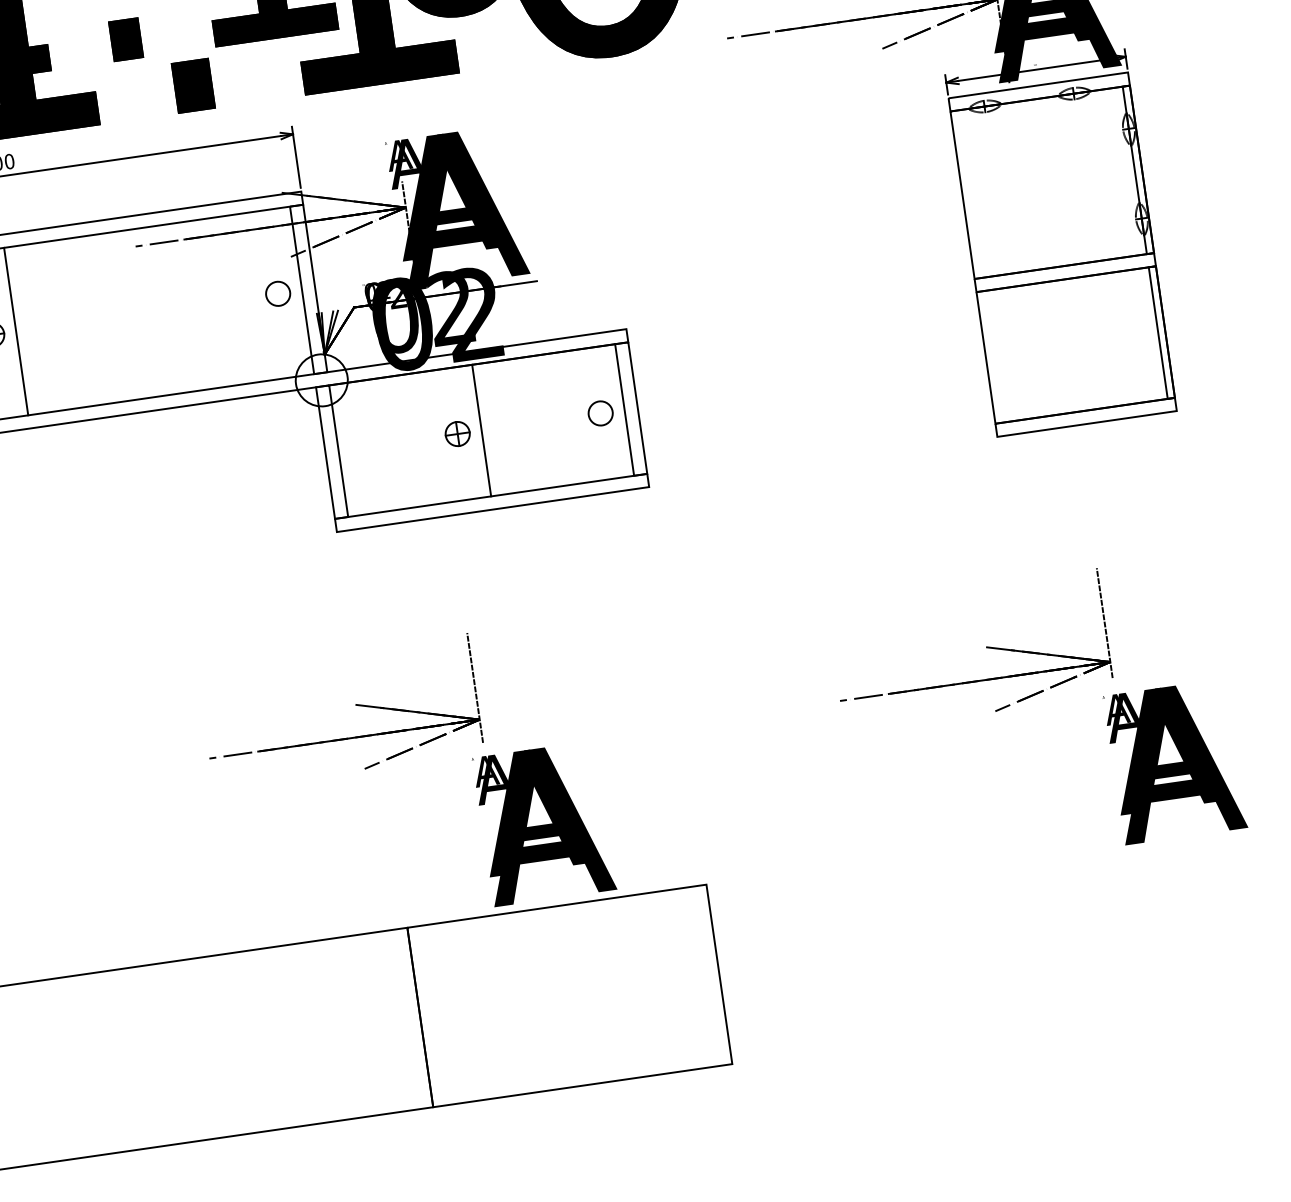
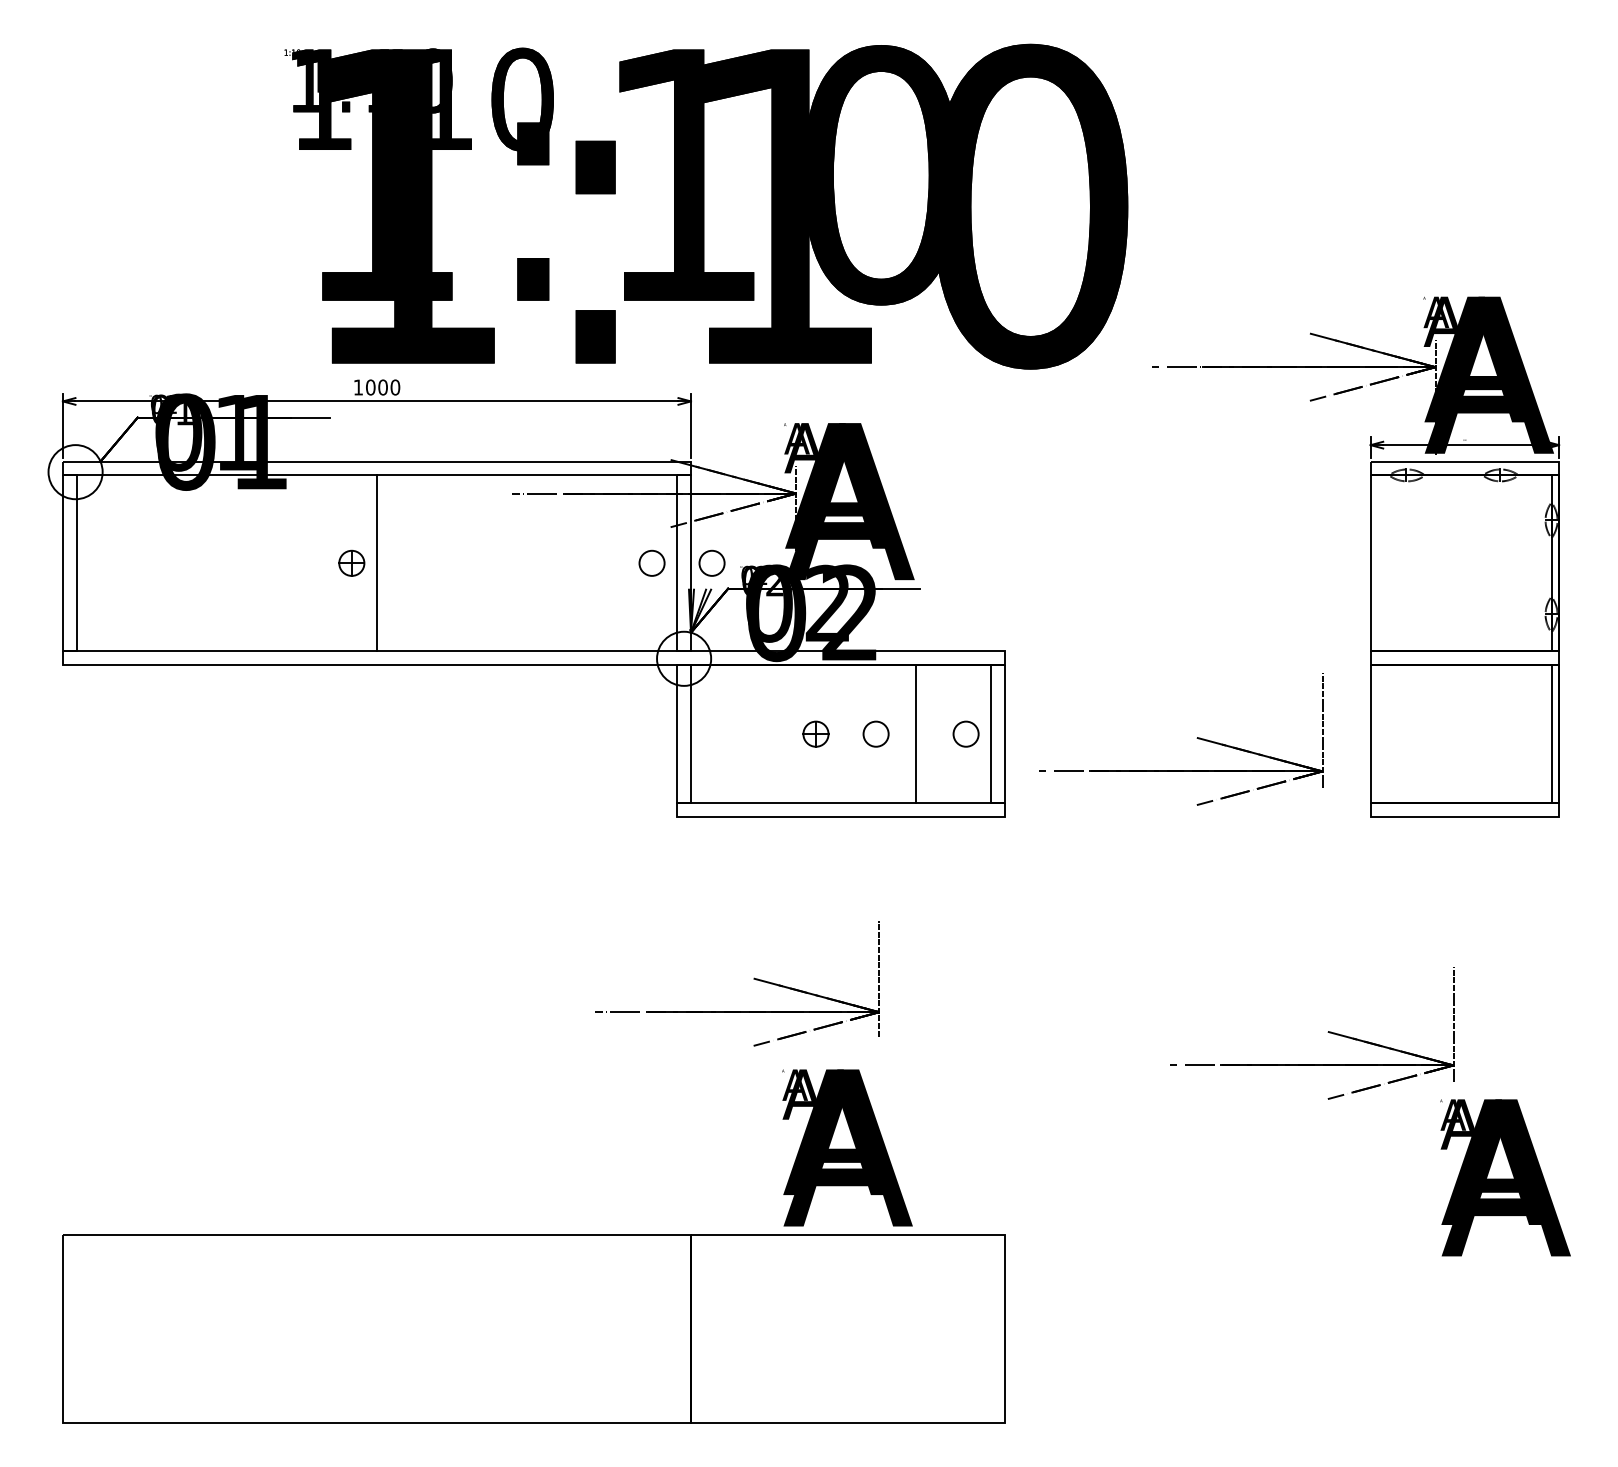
circle: (334, 284) -> (711, 562), added
part: (820, 385) -> (1196, 738), added
circle: (514, 425) -> (875, 733), added
line: (482, 430) -> (916, 734), moved
part: (355, 705) -> (753, 979), moved

